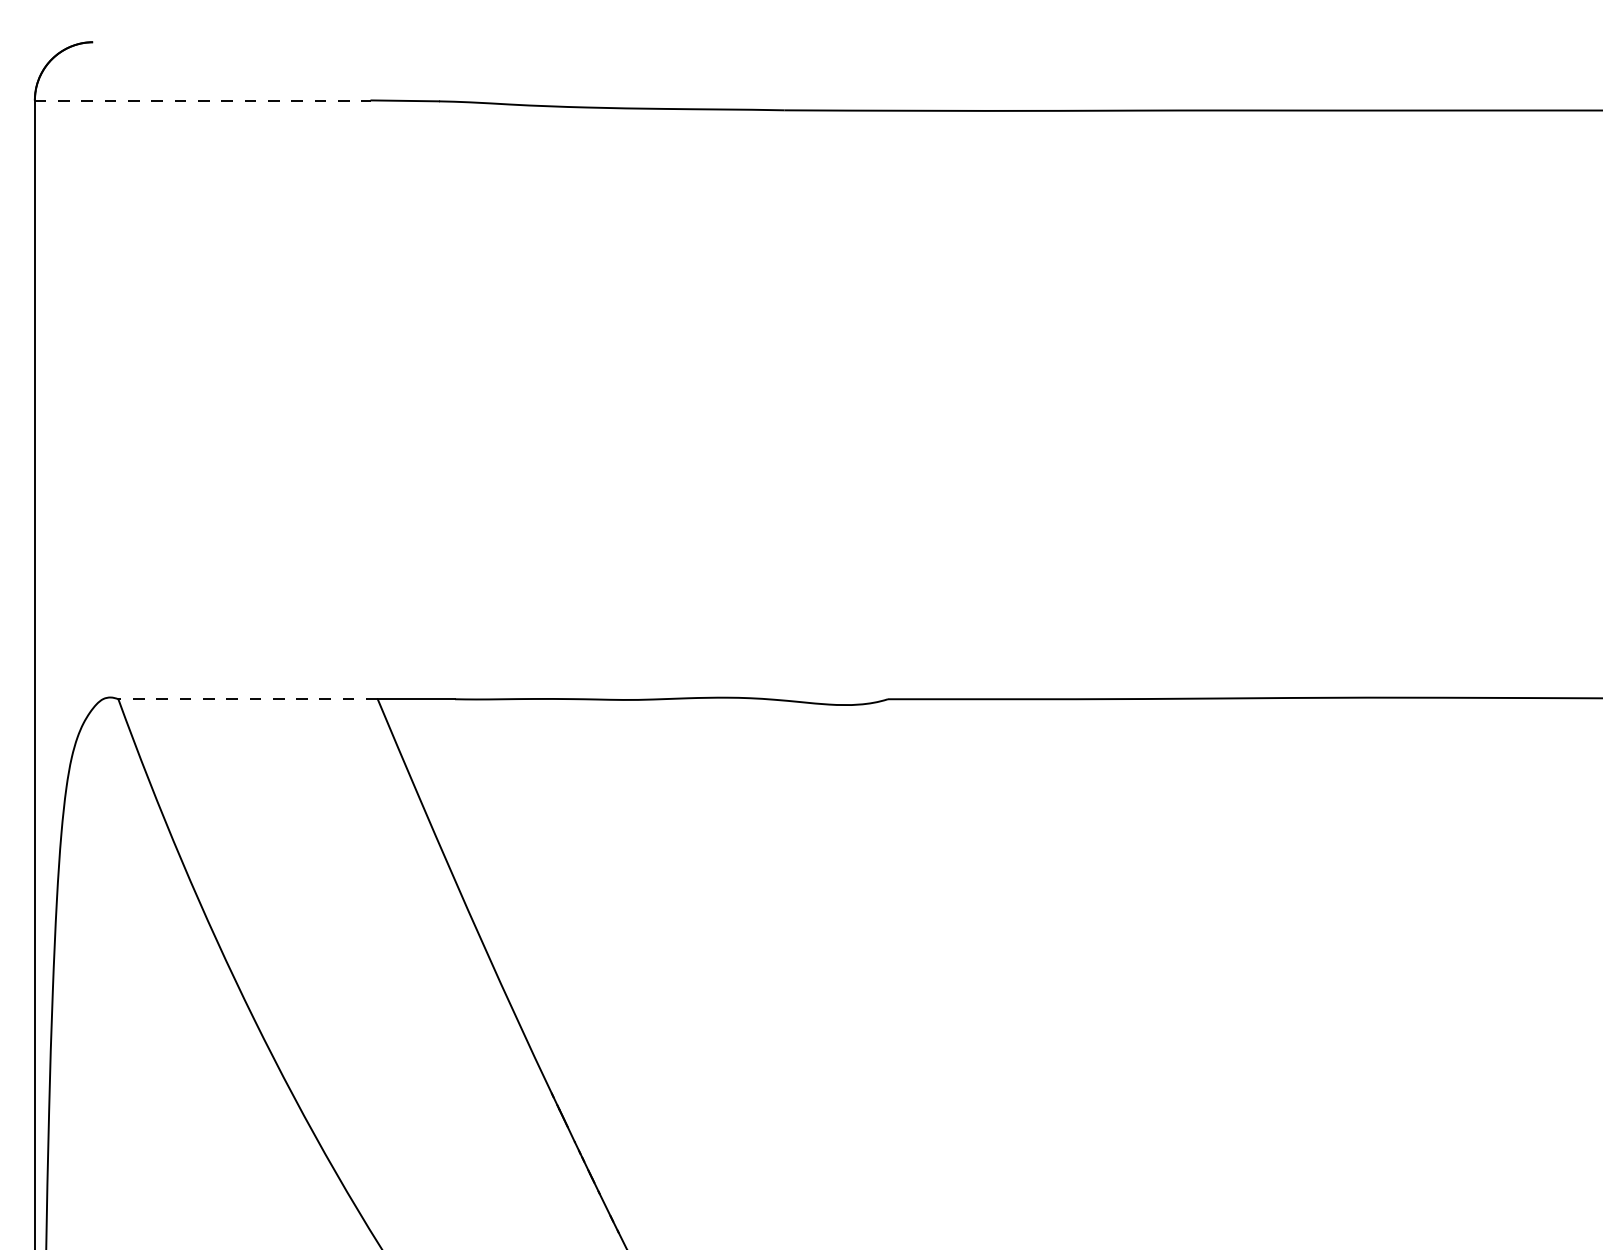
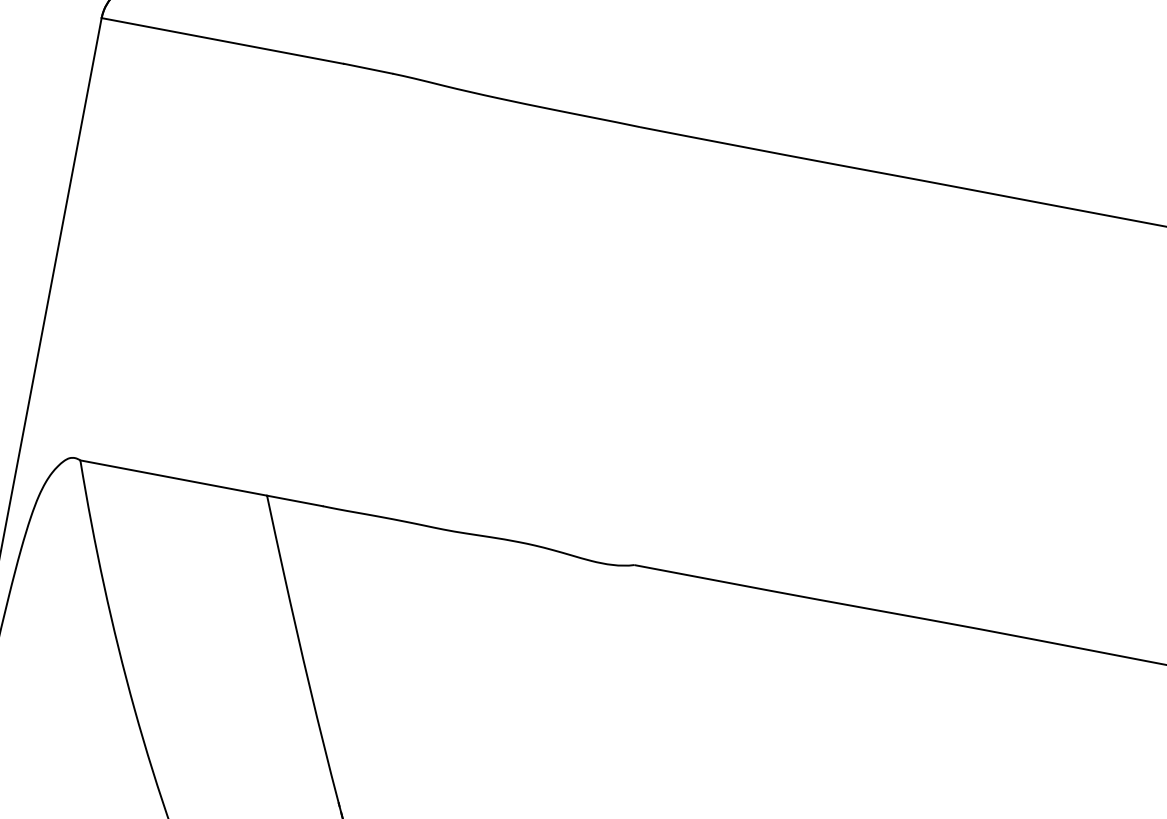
line: (203, 100) -> (223, 41), dashed -> solid
line: (248, 699) -> (173, 478), dashed -> solid

